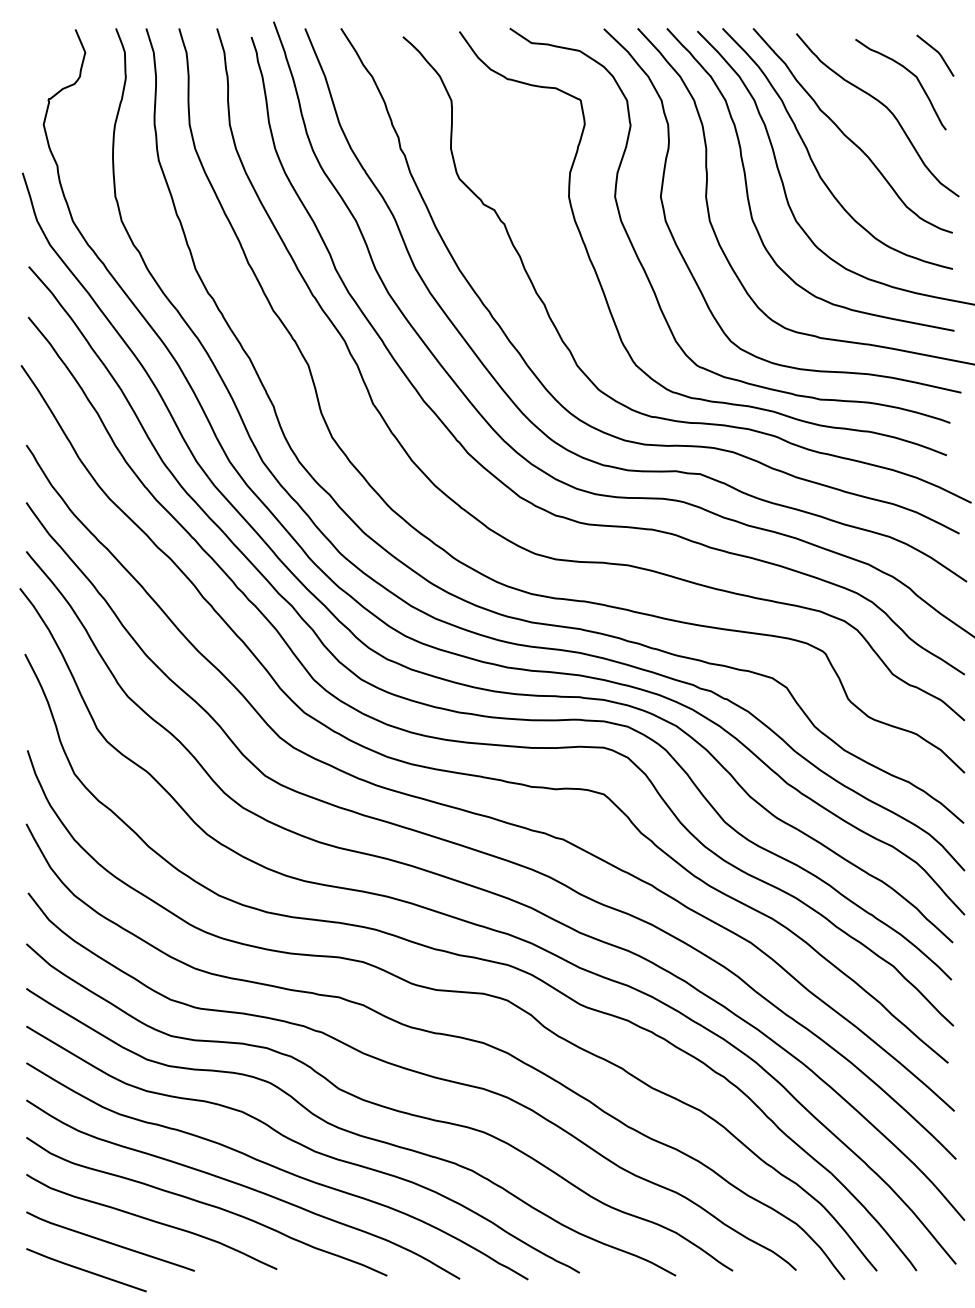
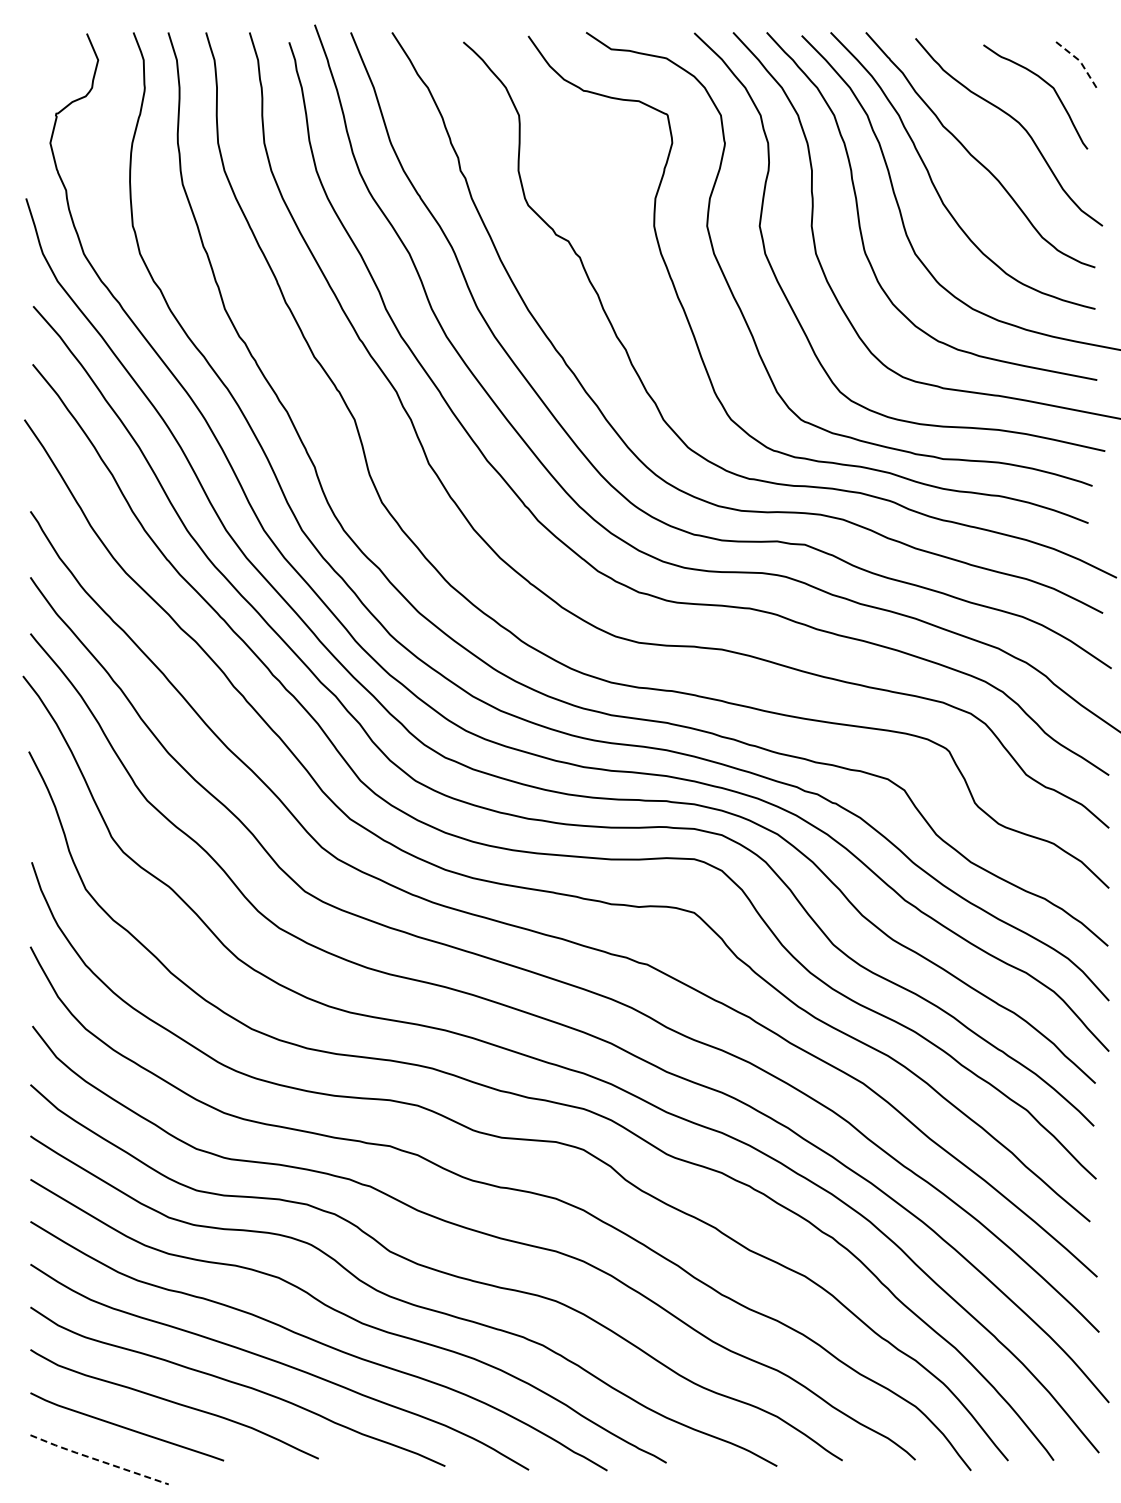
line: (939, 52) -> (1079, 60), solid -> dashed
line: (84, 1270) -> (97, 1460), solid -> dashed

